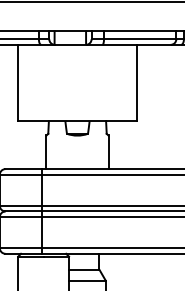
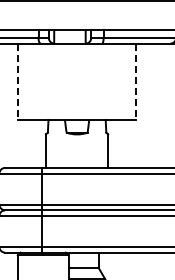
line: (18, 83) -> (18, 82), solid -> dashed
line: (136, 83) -> (136, 82), solid -> dashed

